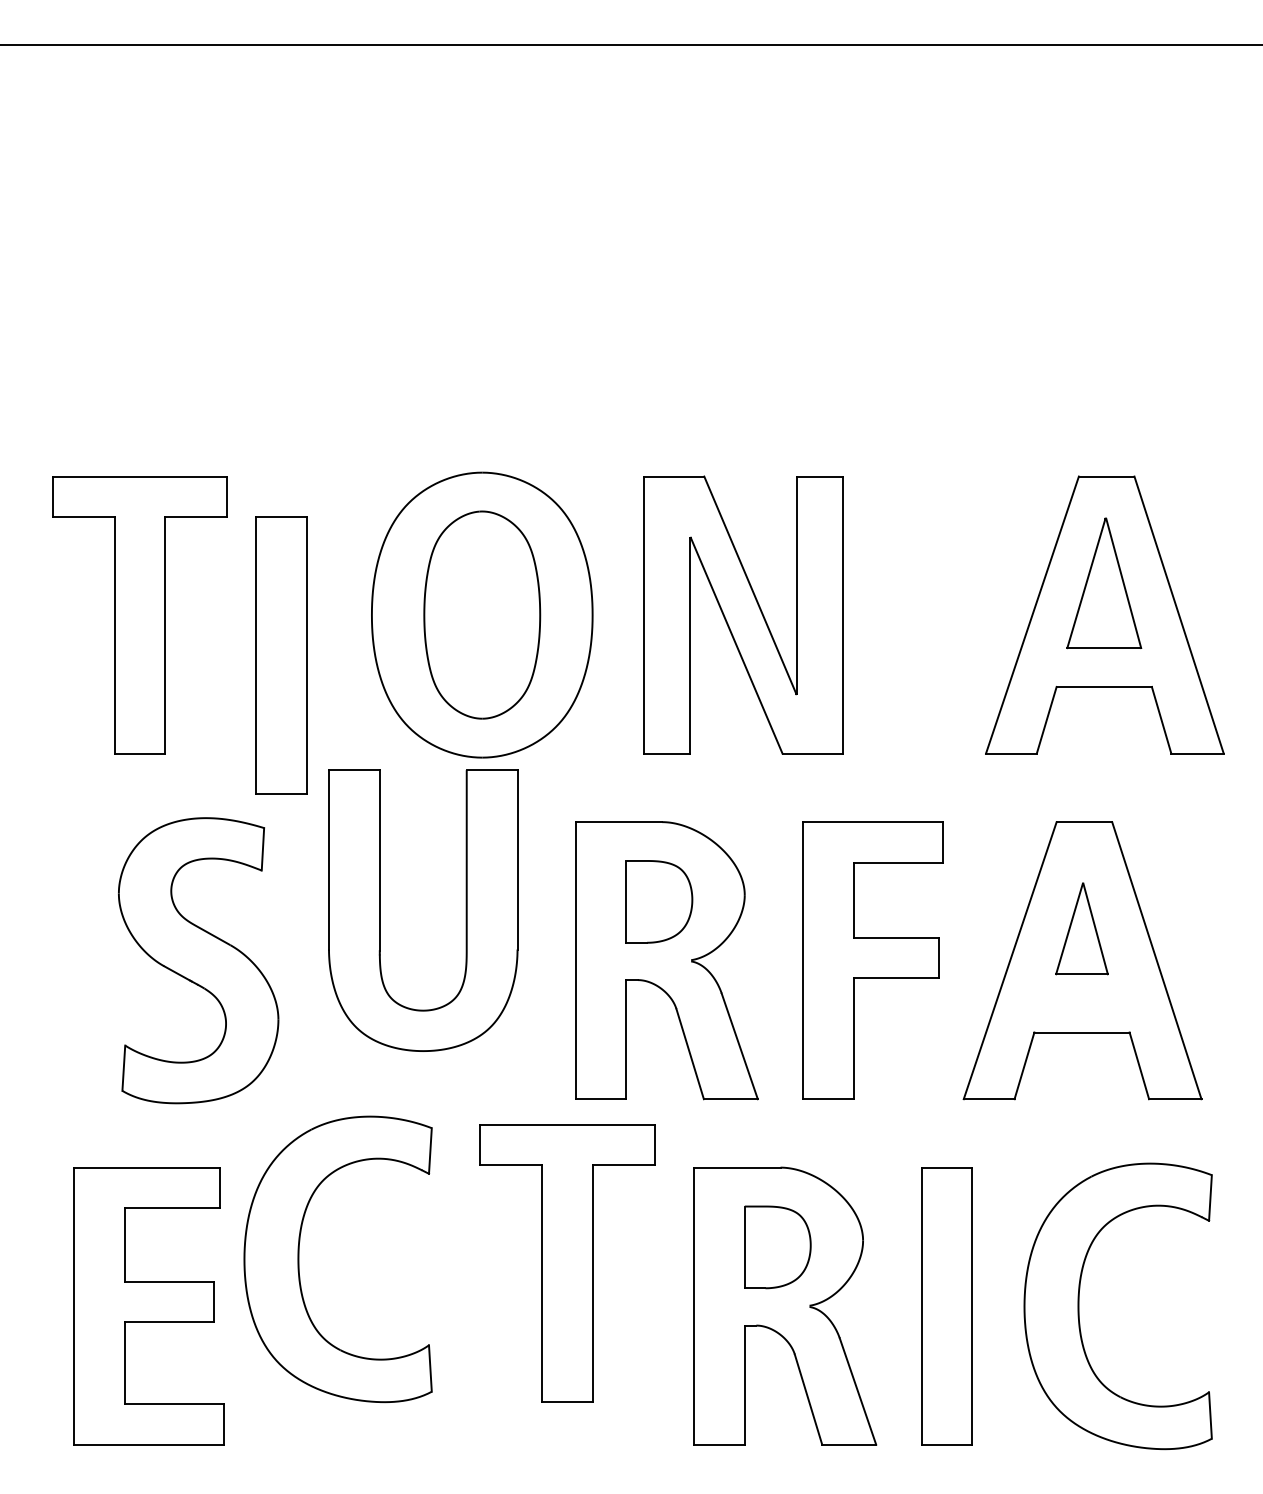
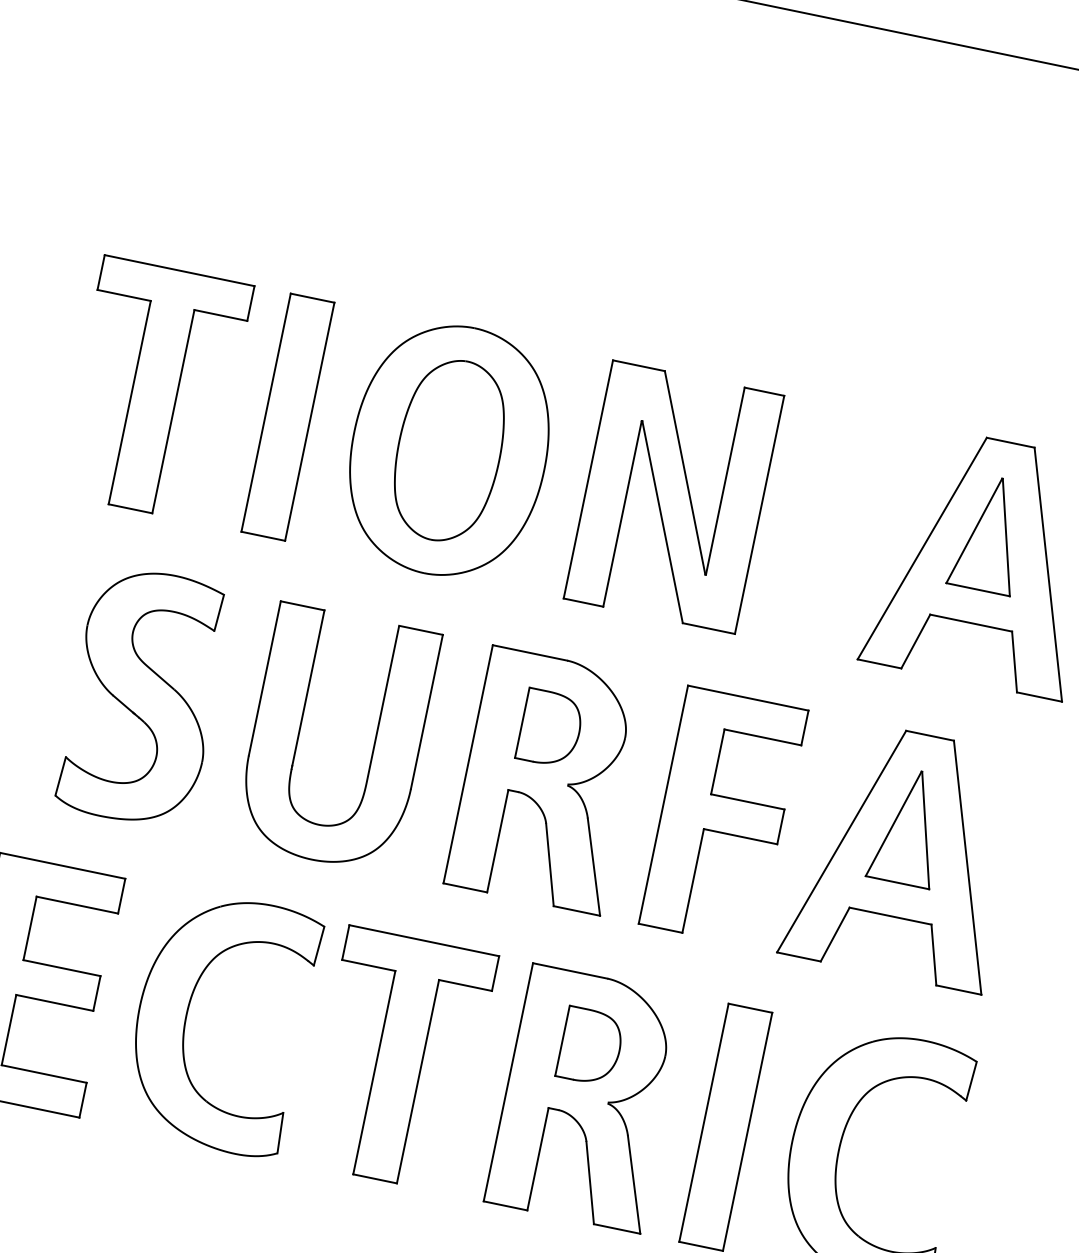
part: (281, 655) -> (287, 417), moved
part: (465, 910) -> (373, 746), moved
part: (1081, 928) -> (908, 826), size x1.43
part: (299, 1259) -> (187, 1016), moved
part: (567, 1263) -> (399, 1060), moved

